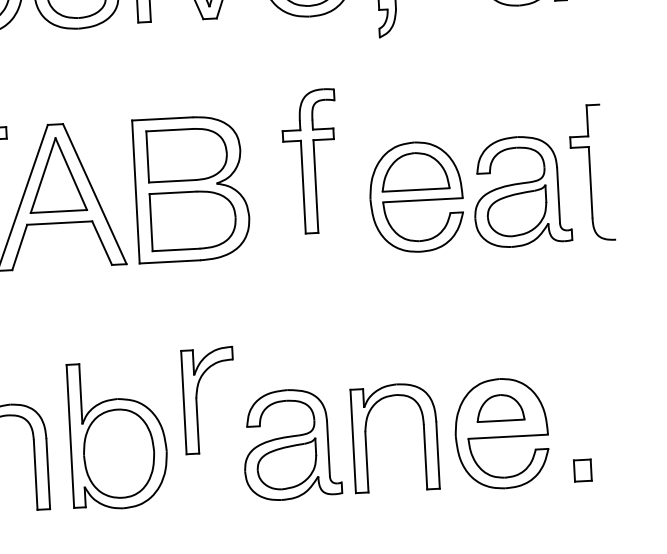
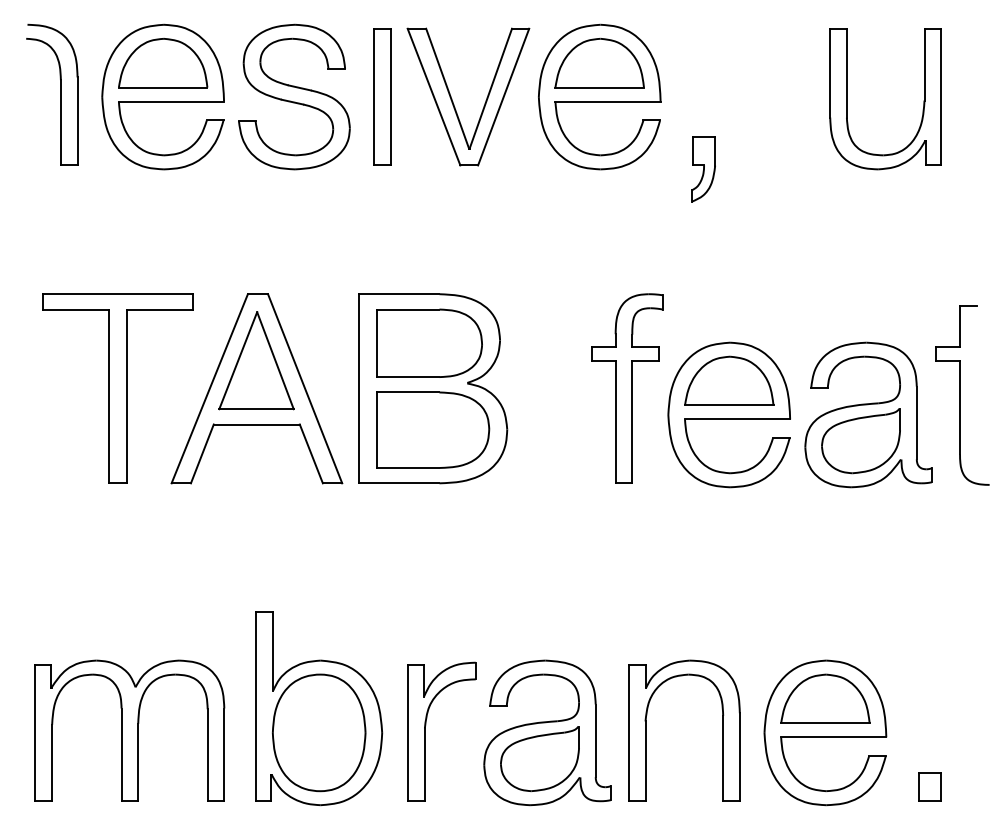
part: (310, 161) -> (627, 388), moved
part: (196, 400) -> (425, 731), moved
part: (500, 407) -> (825, 698), size x1.43

